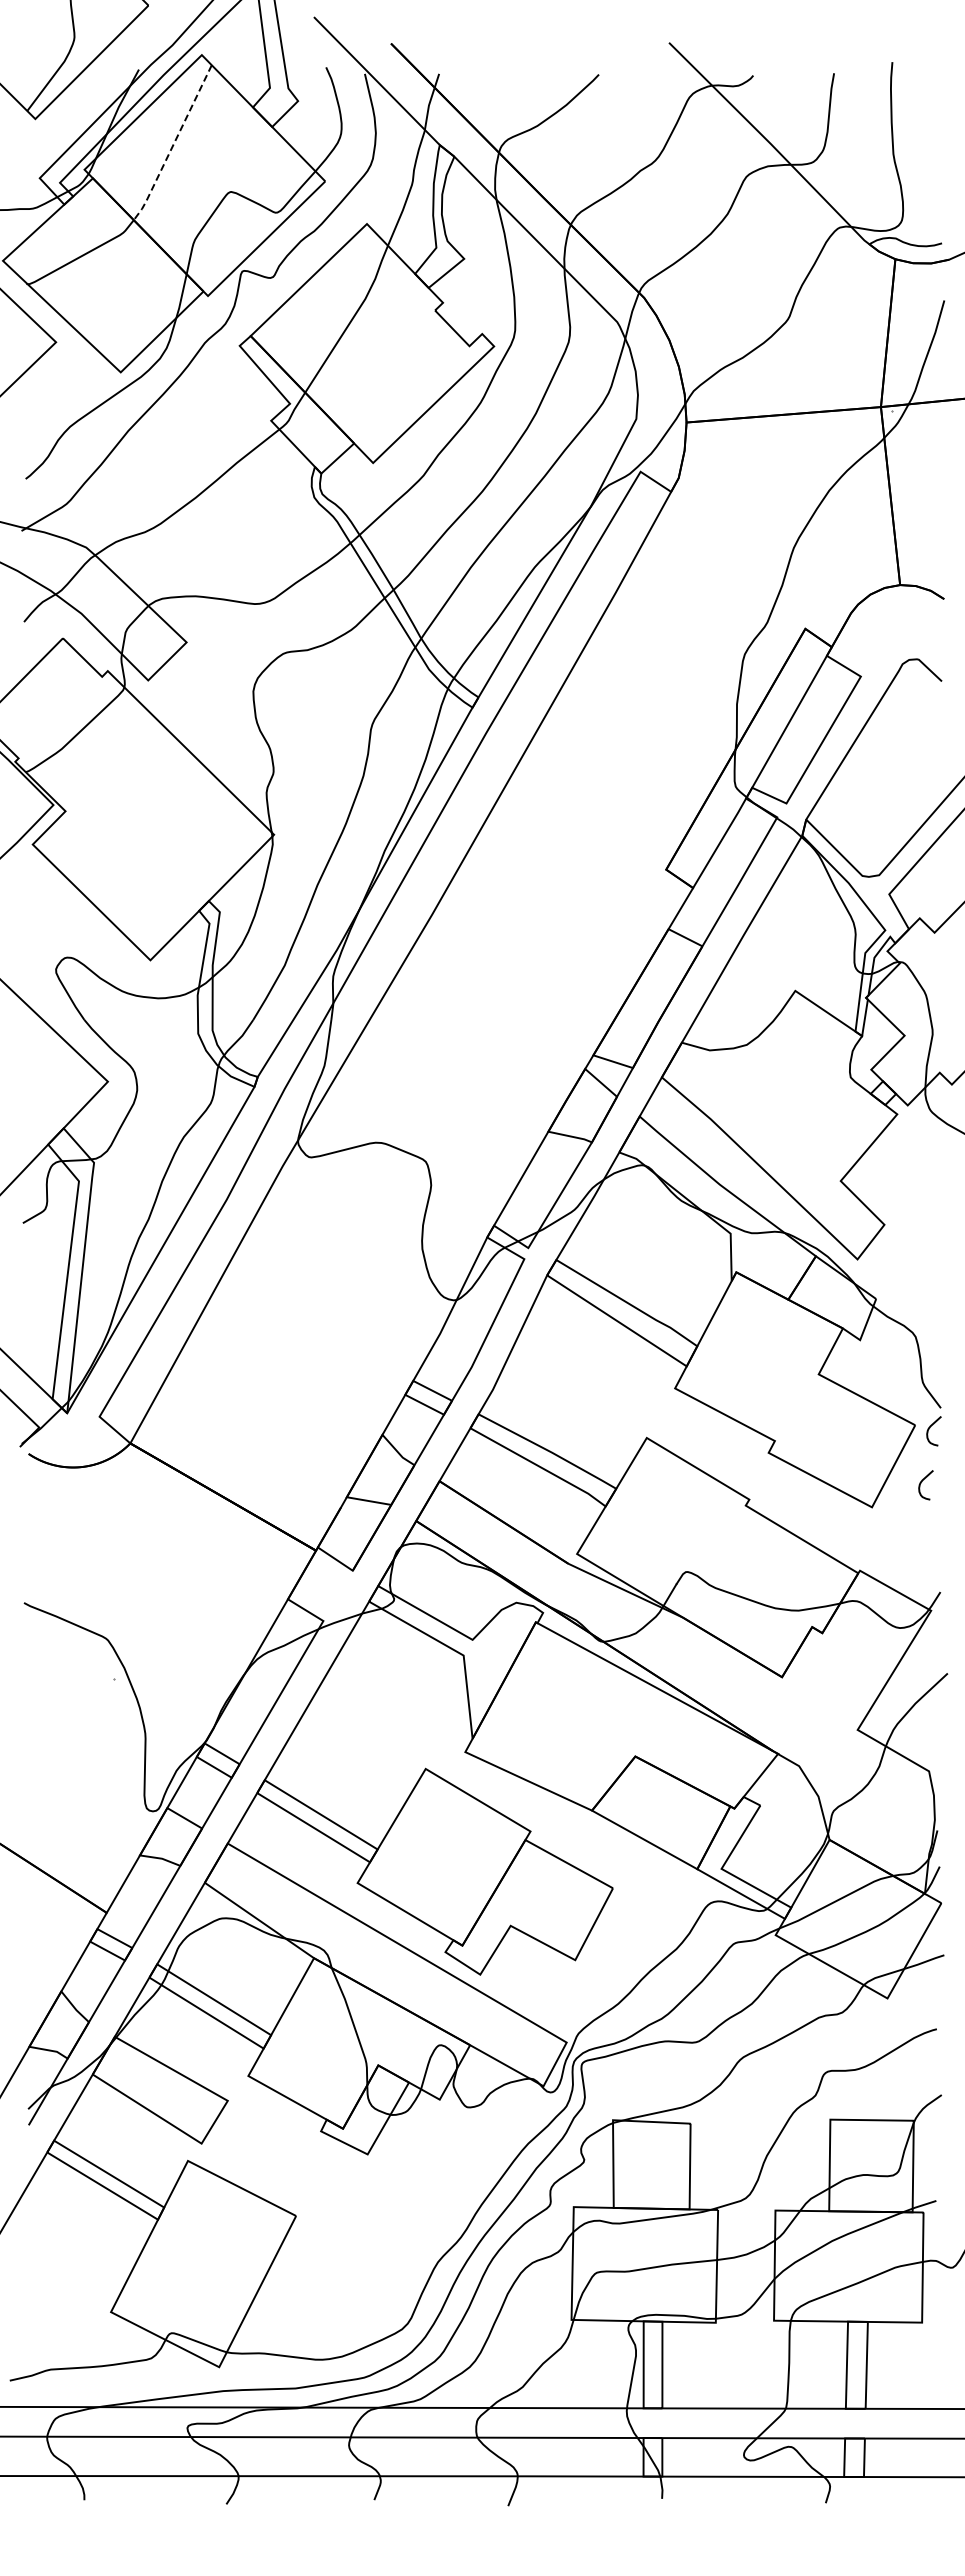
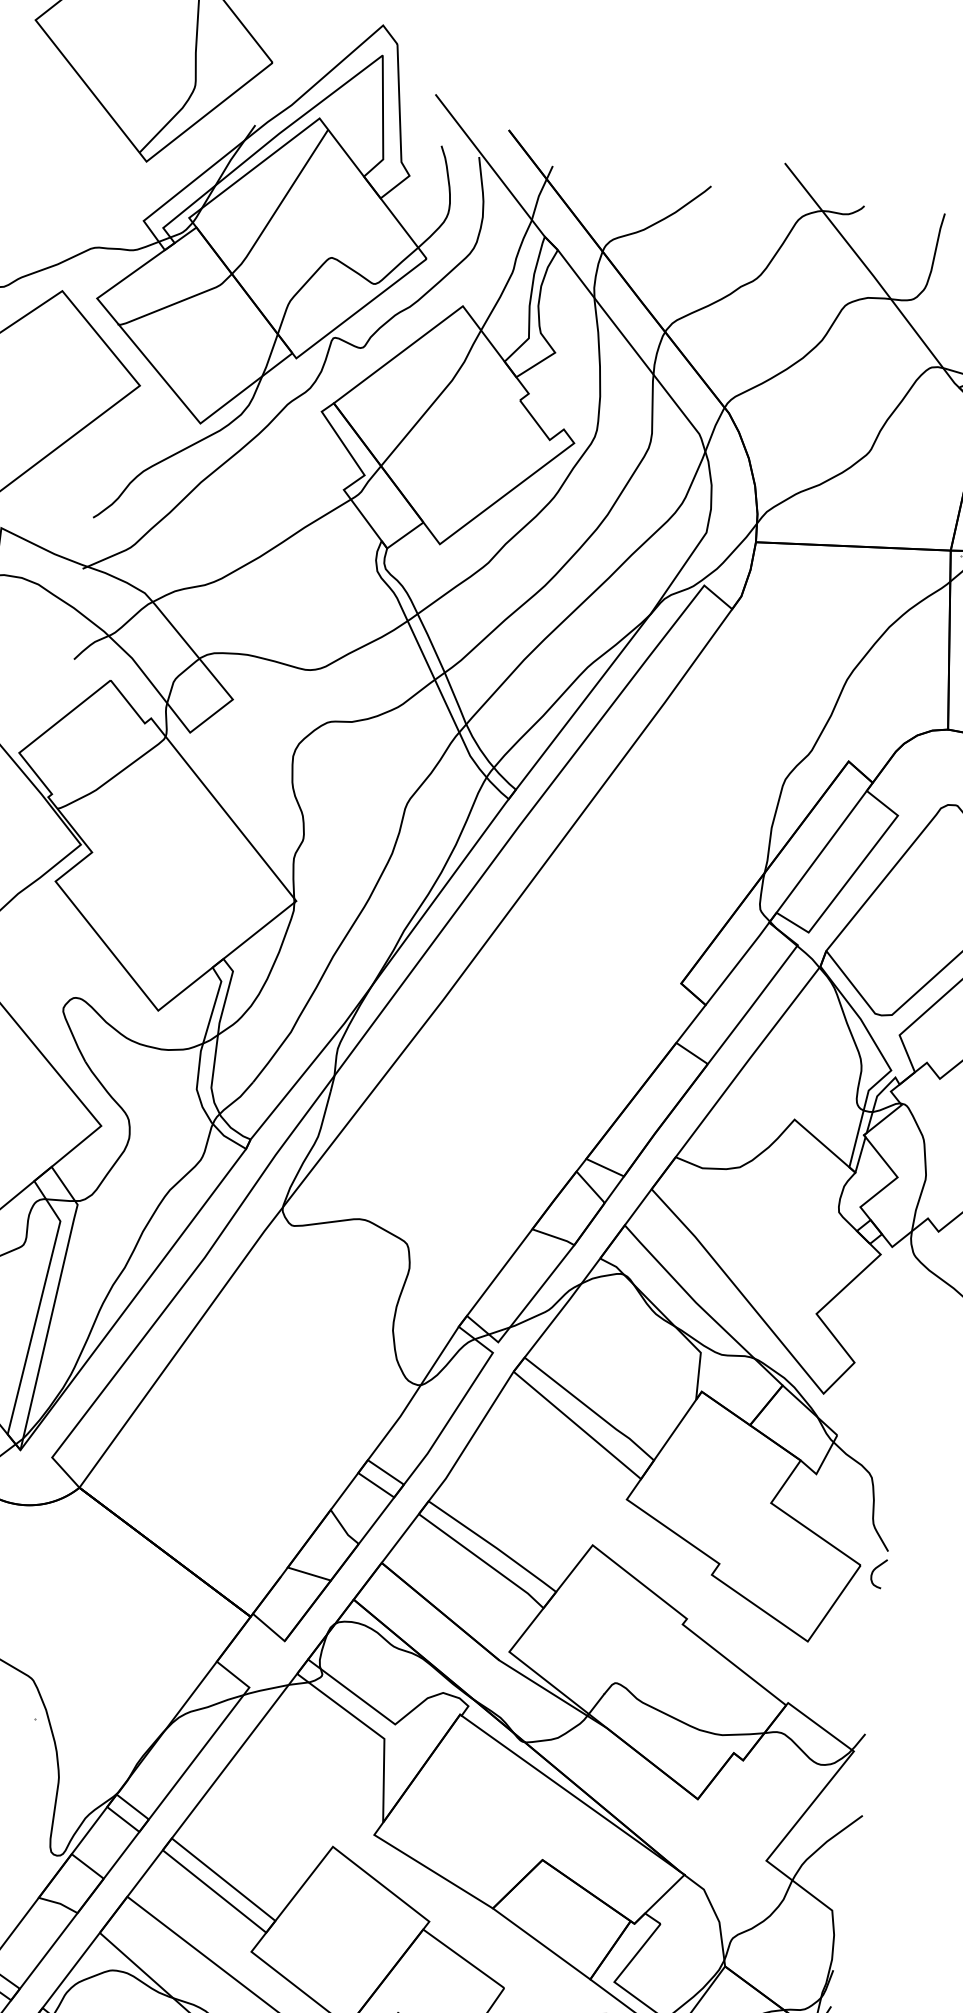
line: (173, 145) -> (280, 204), dashed -> solid
curve: (921, 1483) -> (859, 1623), removed

